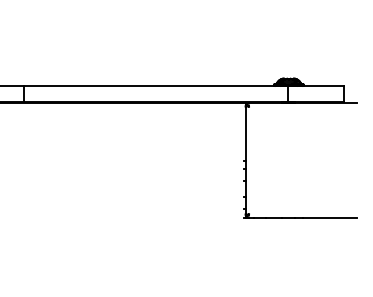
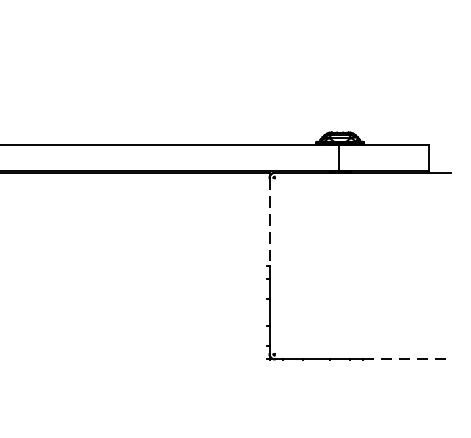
line: (245, 133) -> (269, 221), solid -> dashed
line: (329, 217) -> (406, 359), solid -> dashed

